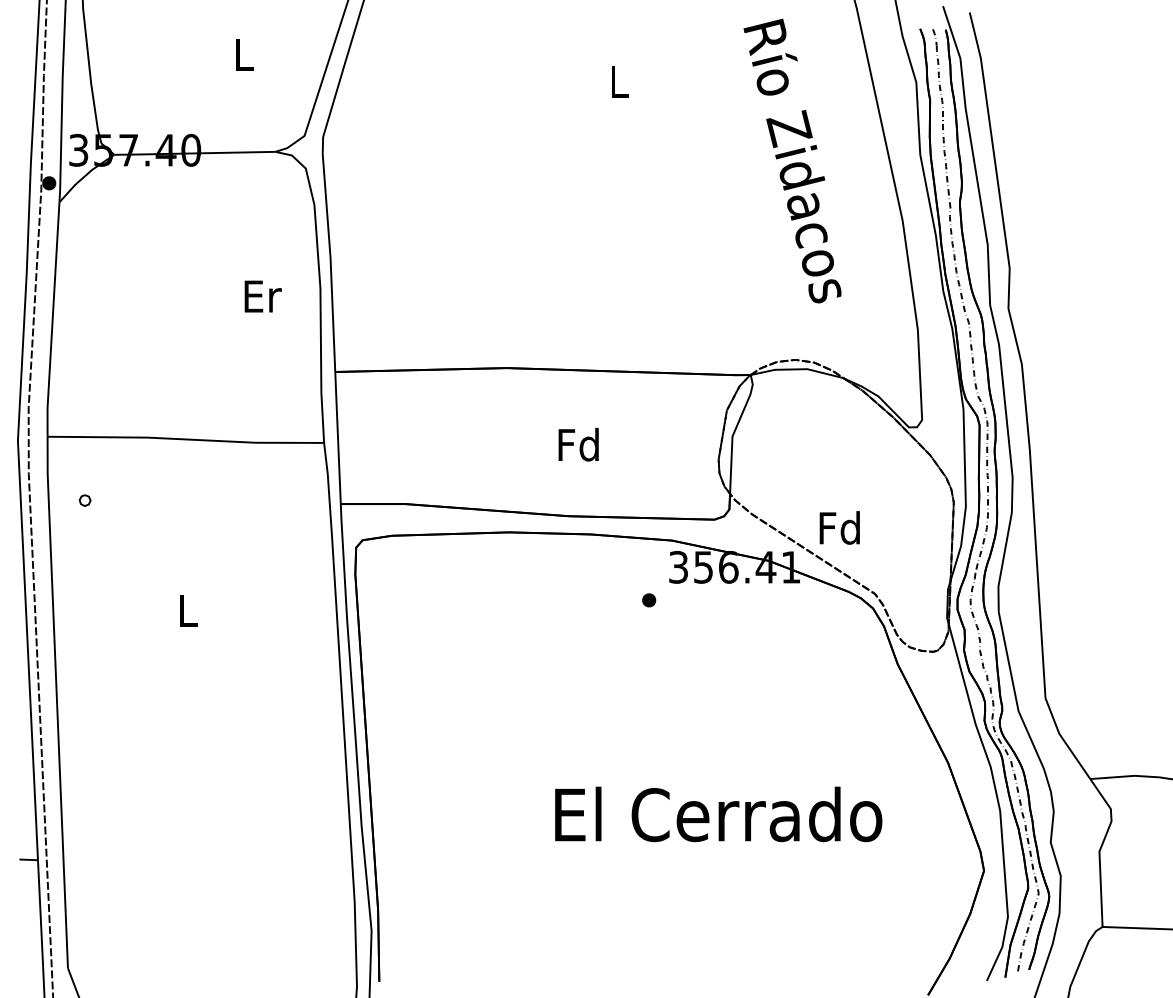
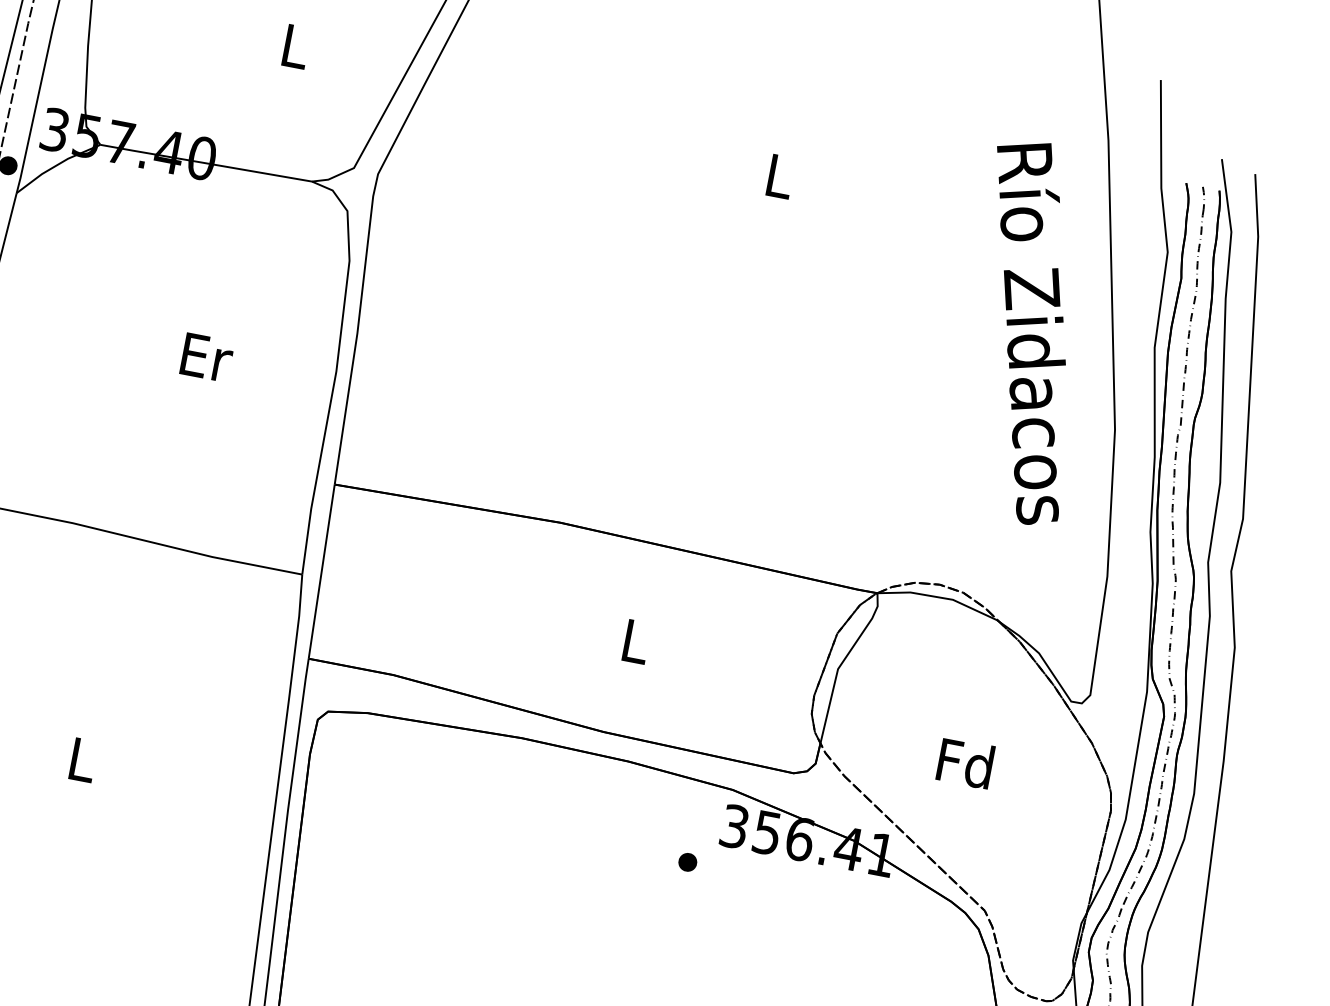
text: (792, 160) -> (1027, 331), moved
text: (262, 296) -> (206, 357), moved
text: (578, 444) -> (634, 640), Fd -> L
text: (839, 527) -> (965, 762), moved

